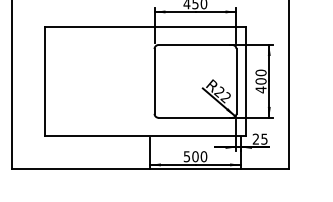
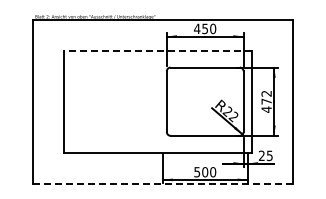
line: (145, 26) -> (158, 50), solid -> dashed
text: (260, 76) -> (266, 97), 400 -> 472
line: (150, 169) -> (163, 184), solid -> dashed

